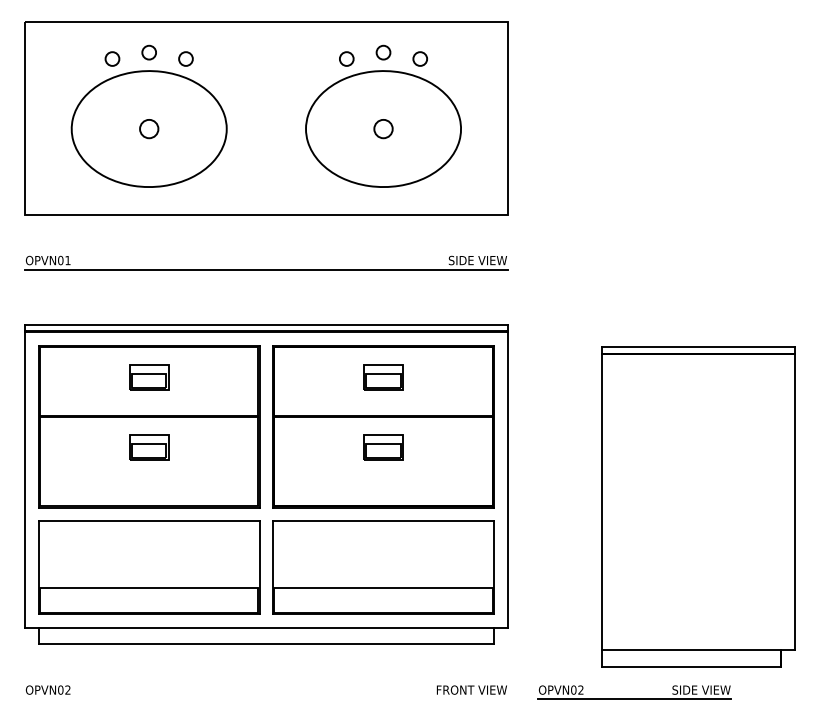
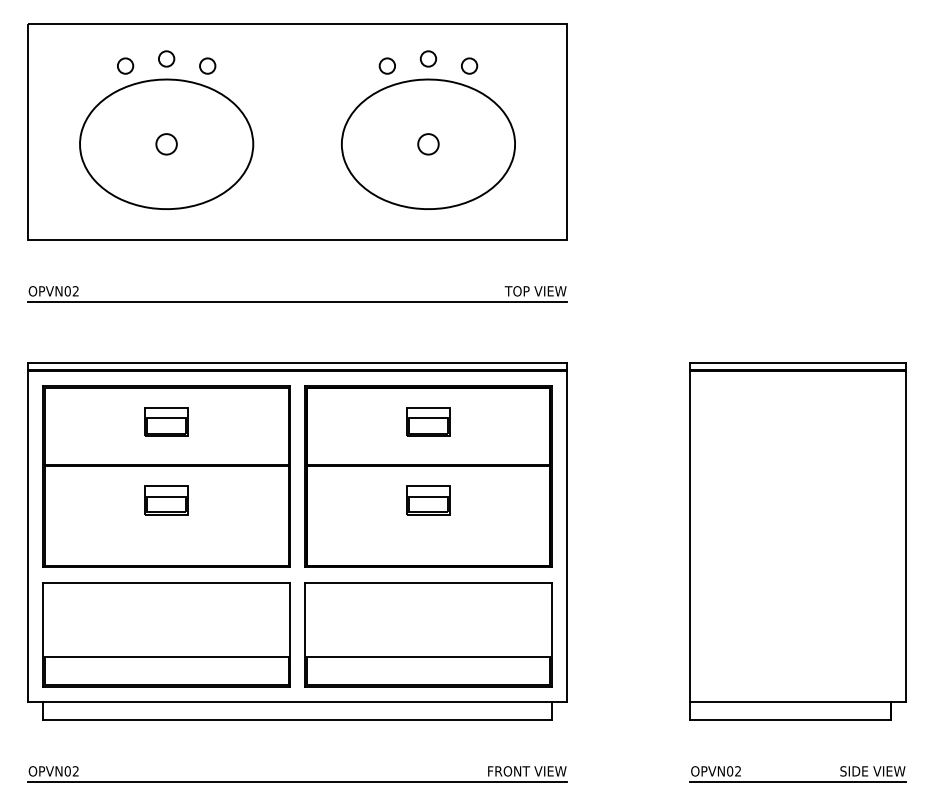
text: (67, 260) -> (75, 291), OPVN01 -> OPVN02
text: (461, 260) -> (515, 291), SIDE VIEW -> TOP VIEW
part: (697, 506) -> (797, 541), moved
line: (266, 699) -> (297, 781), added
part: (634, 699) -> (797, 781), moved

